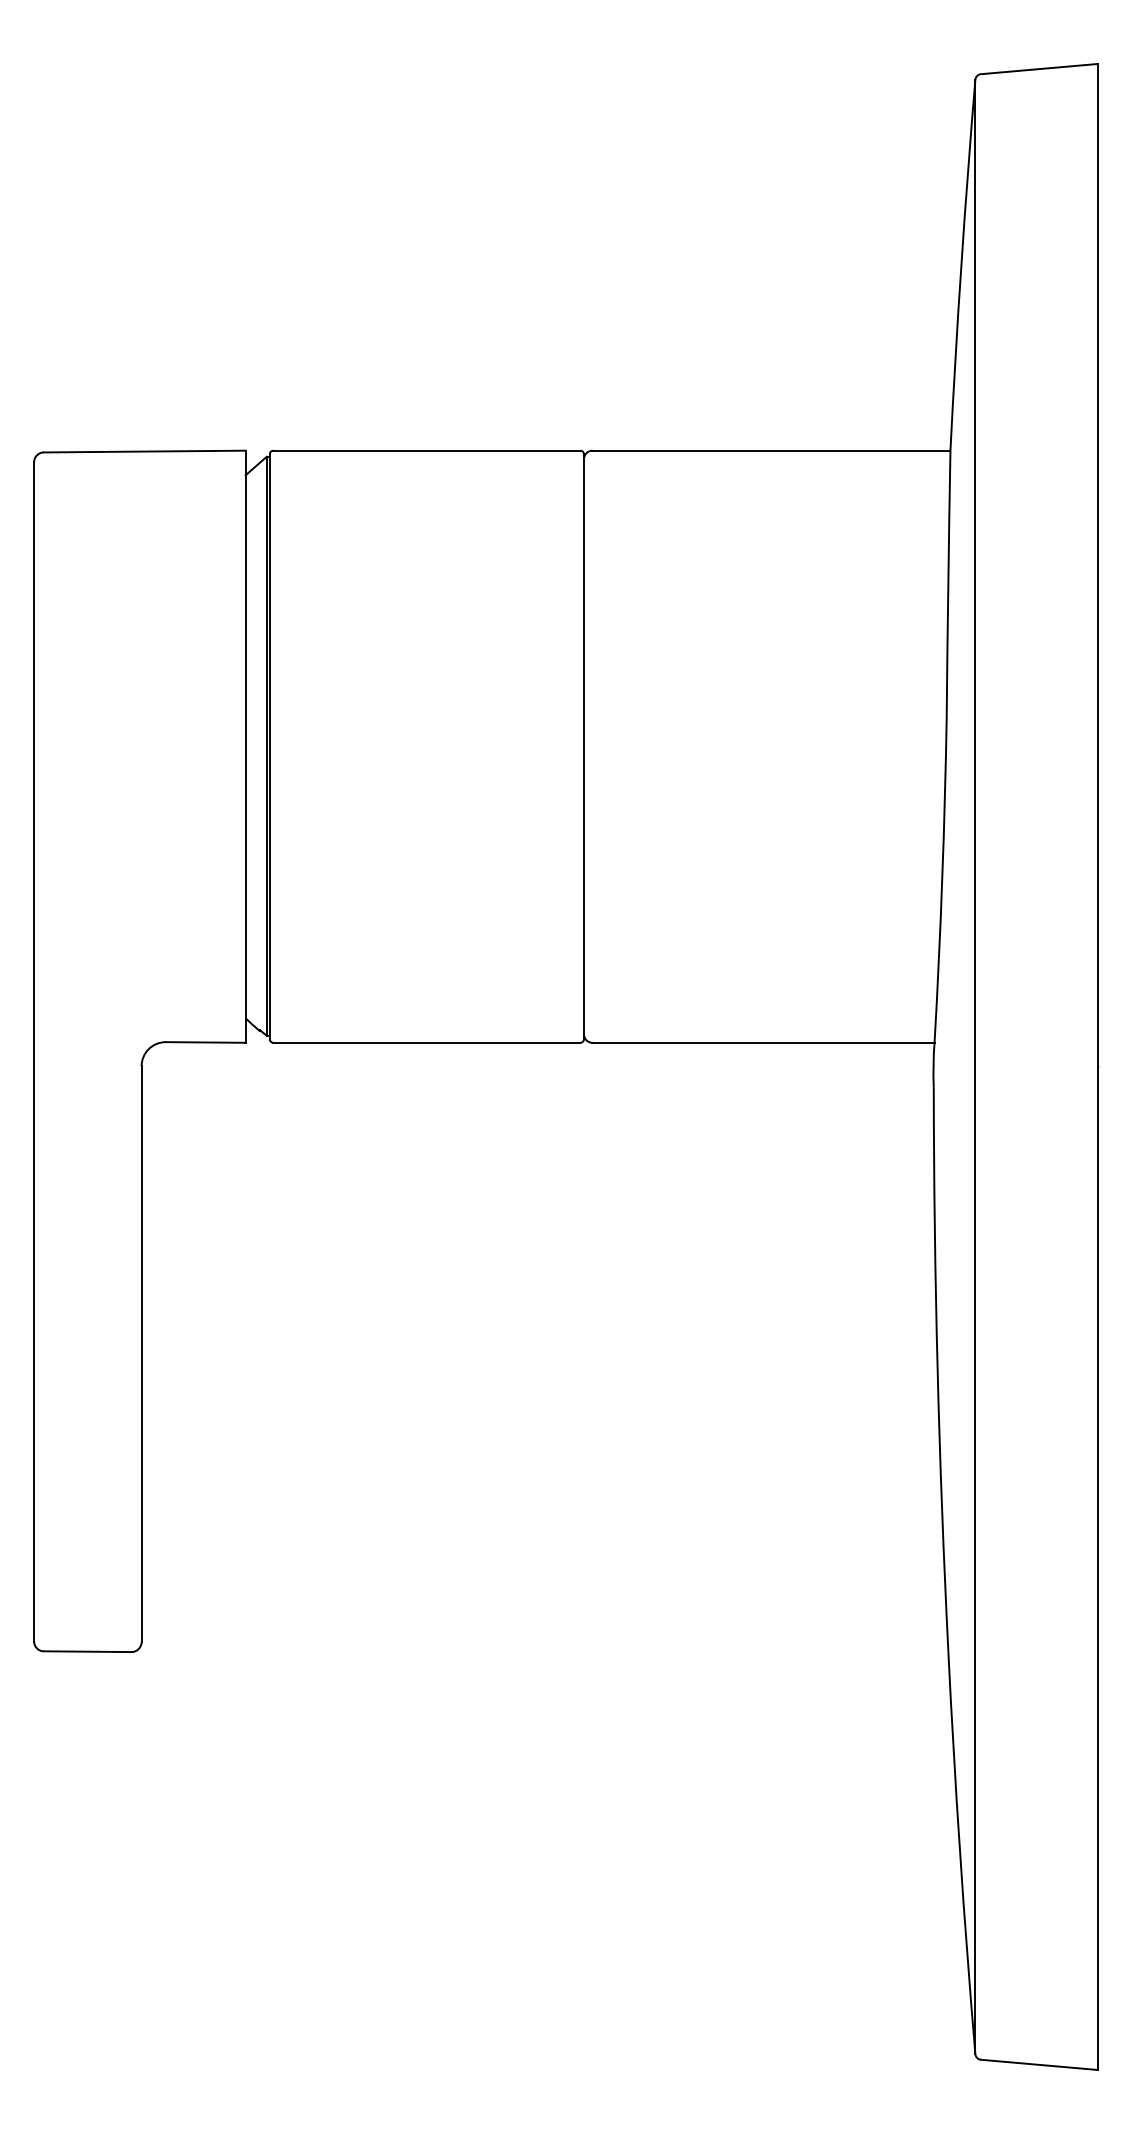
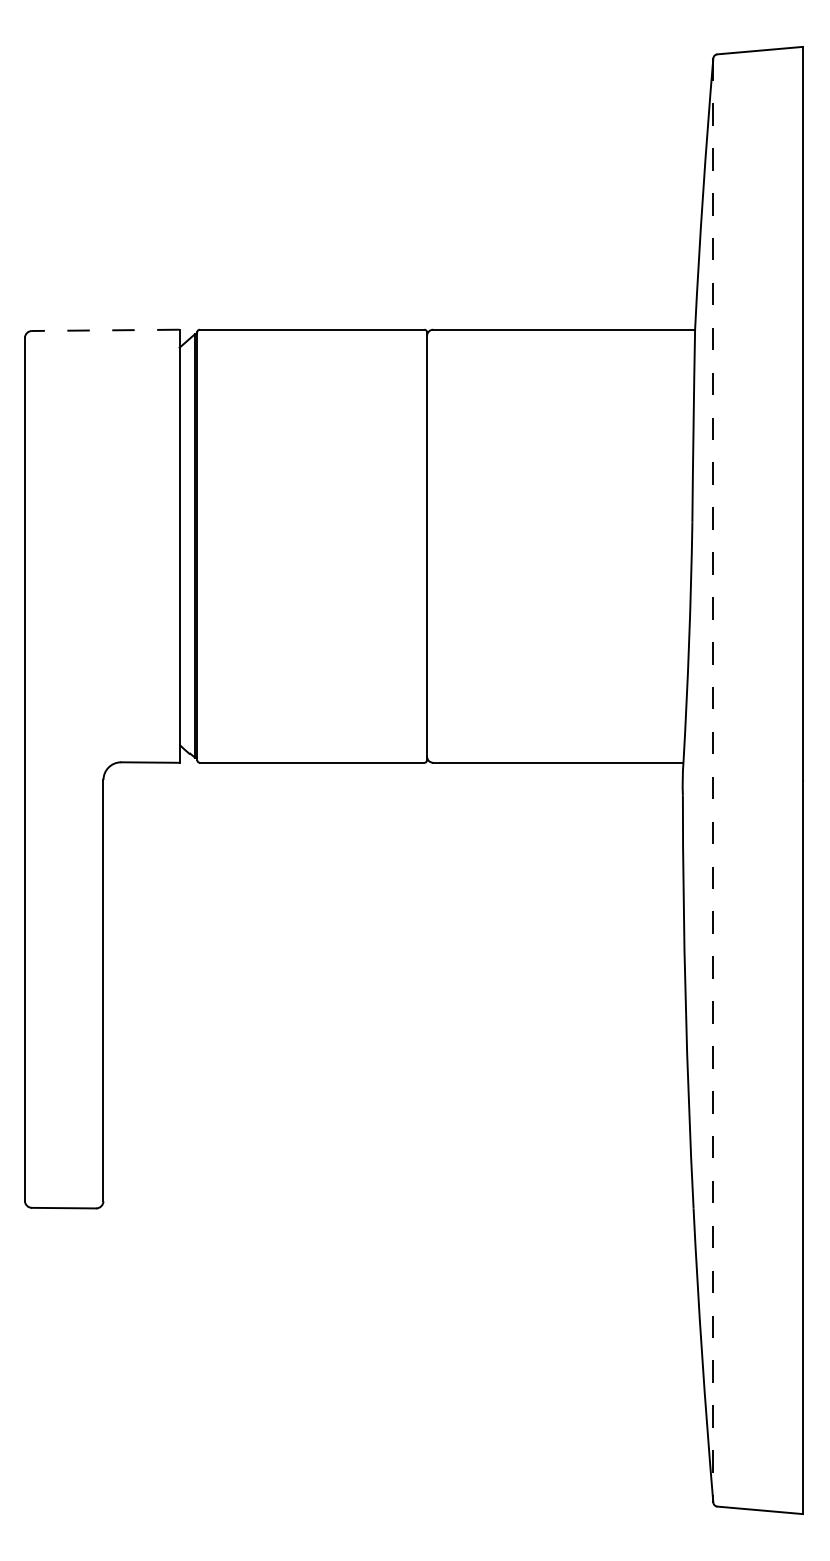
line: (144, 451) -> (105, 330), solid -> dashed
line: (975, 1067) -> (713, 780), solid -> dashed

